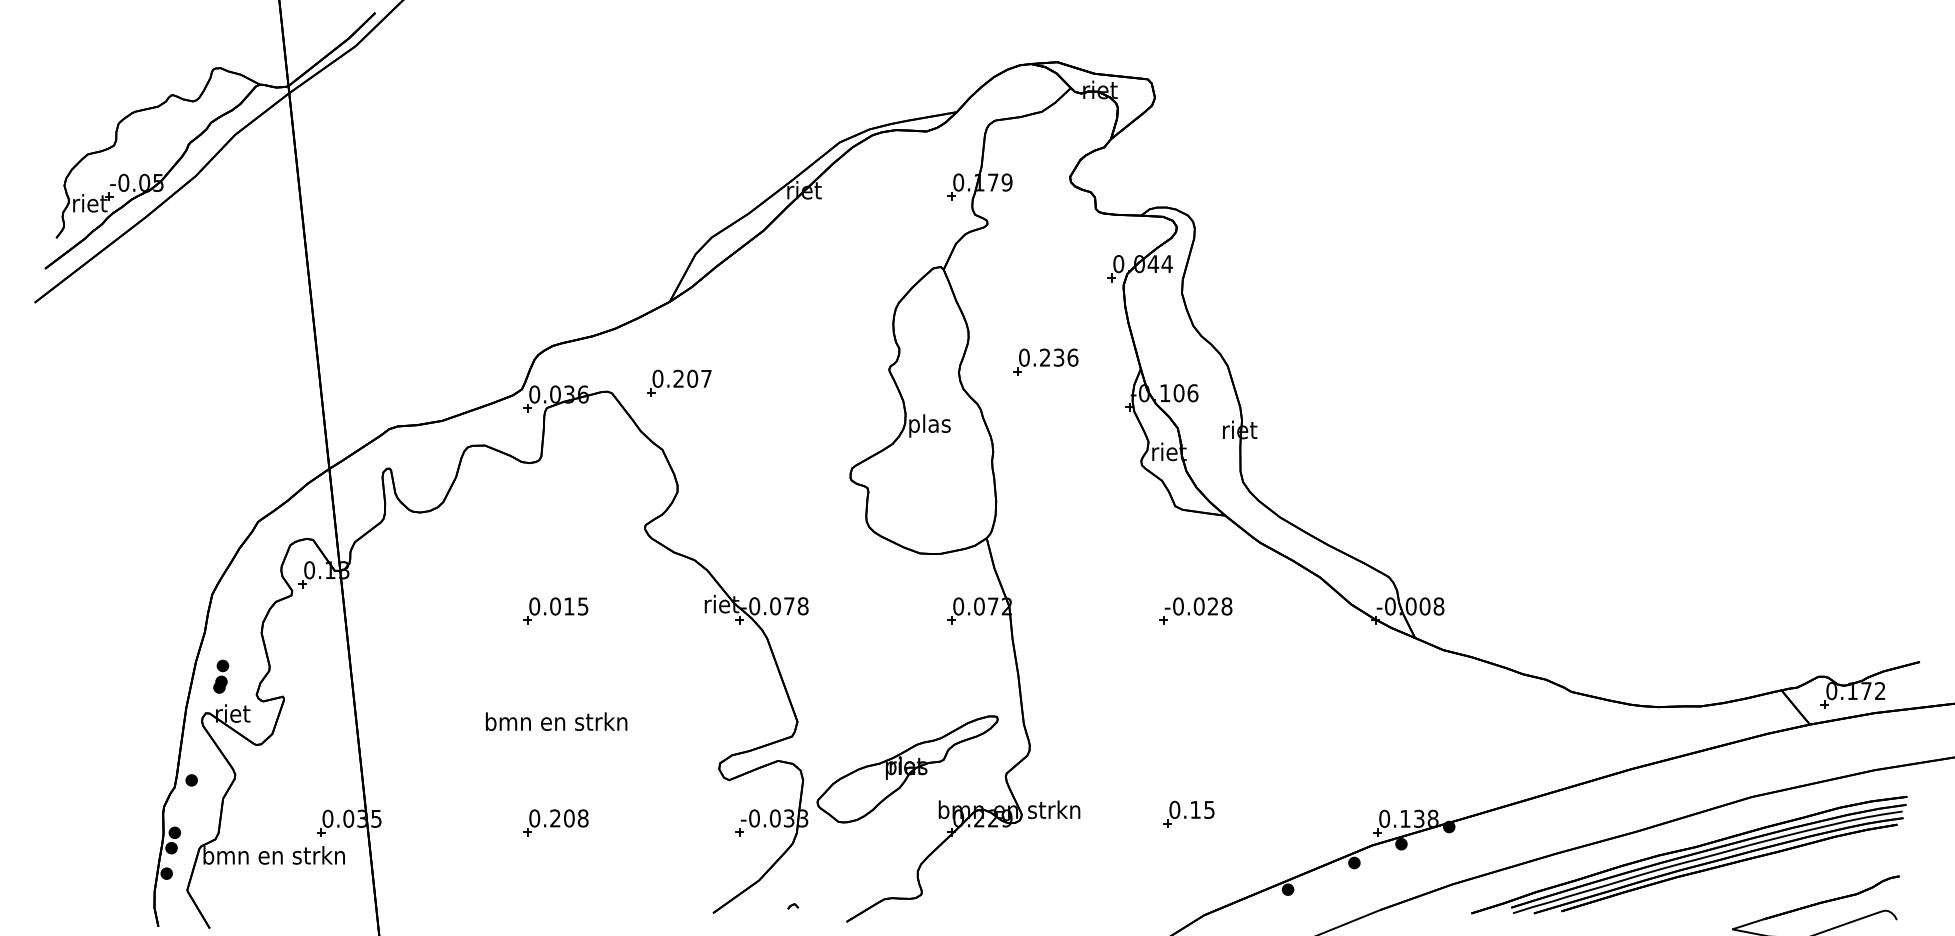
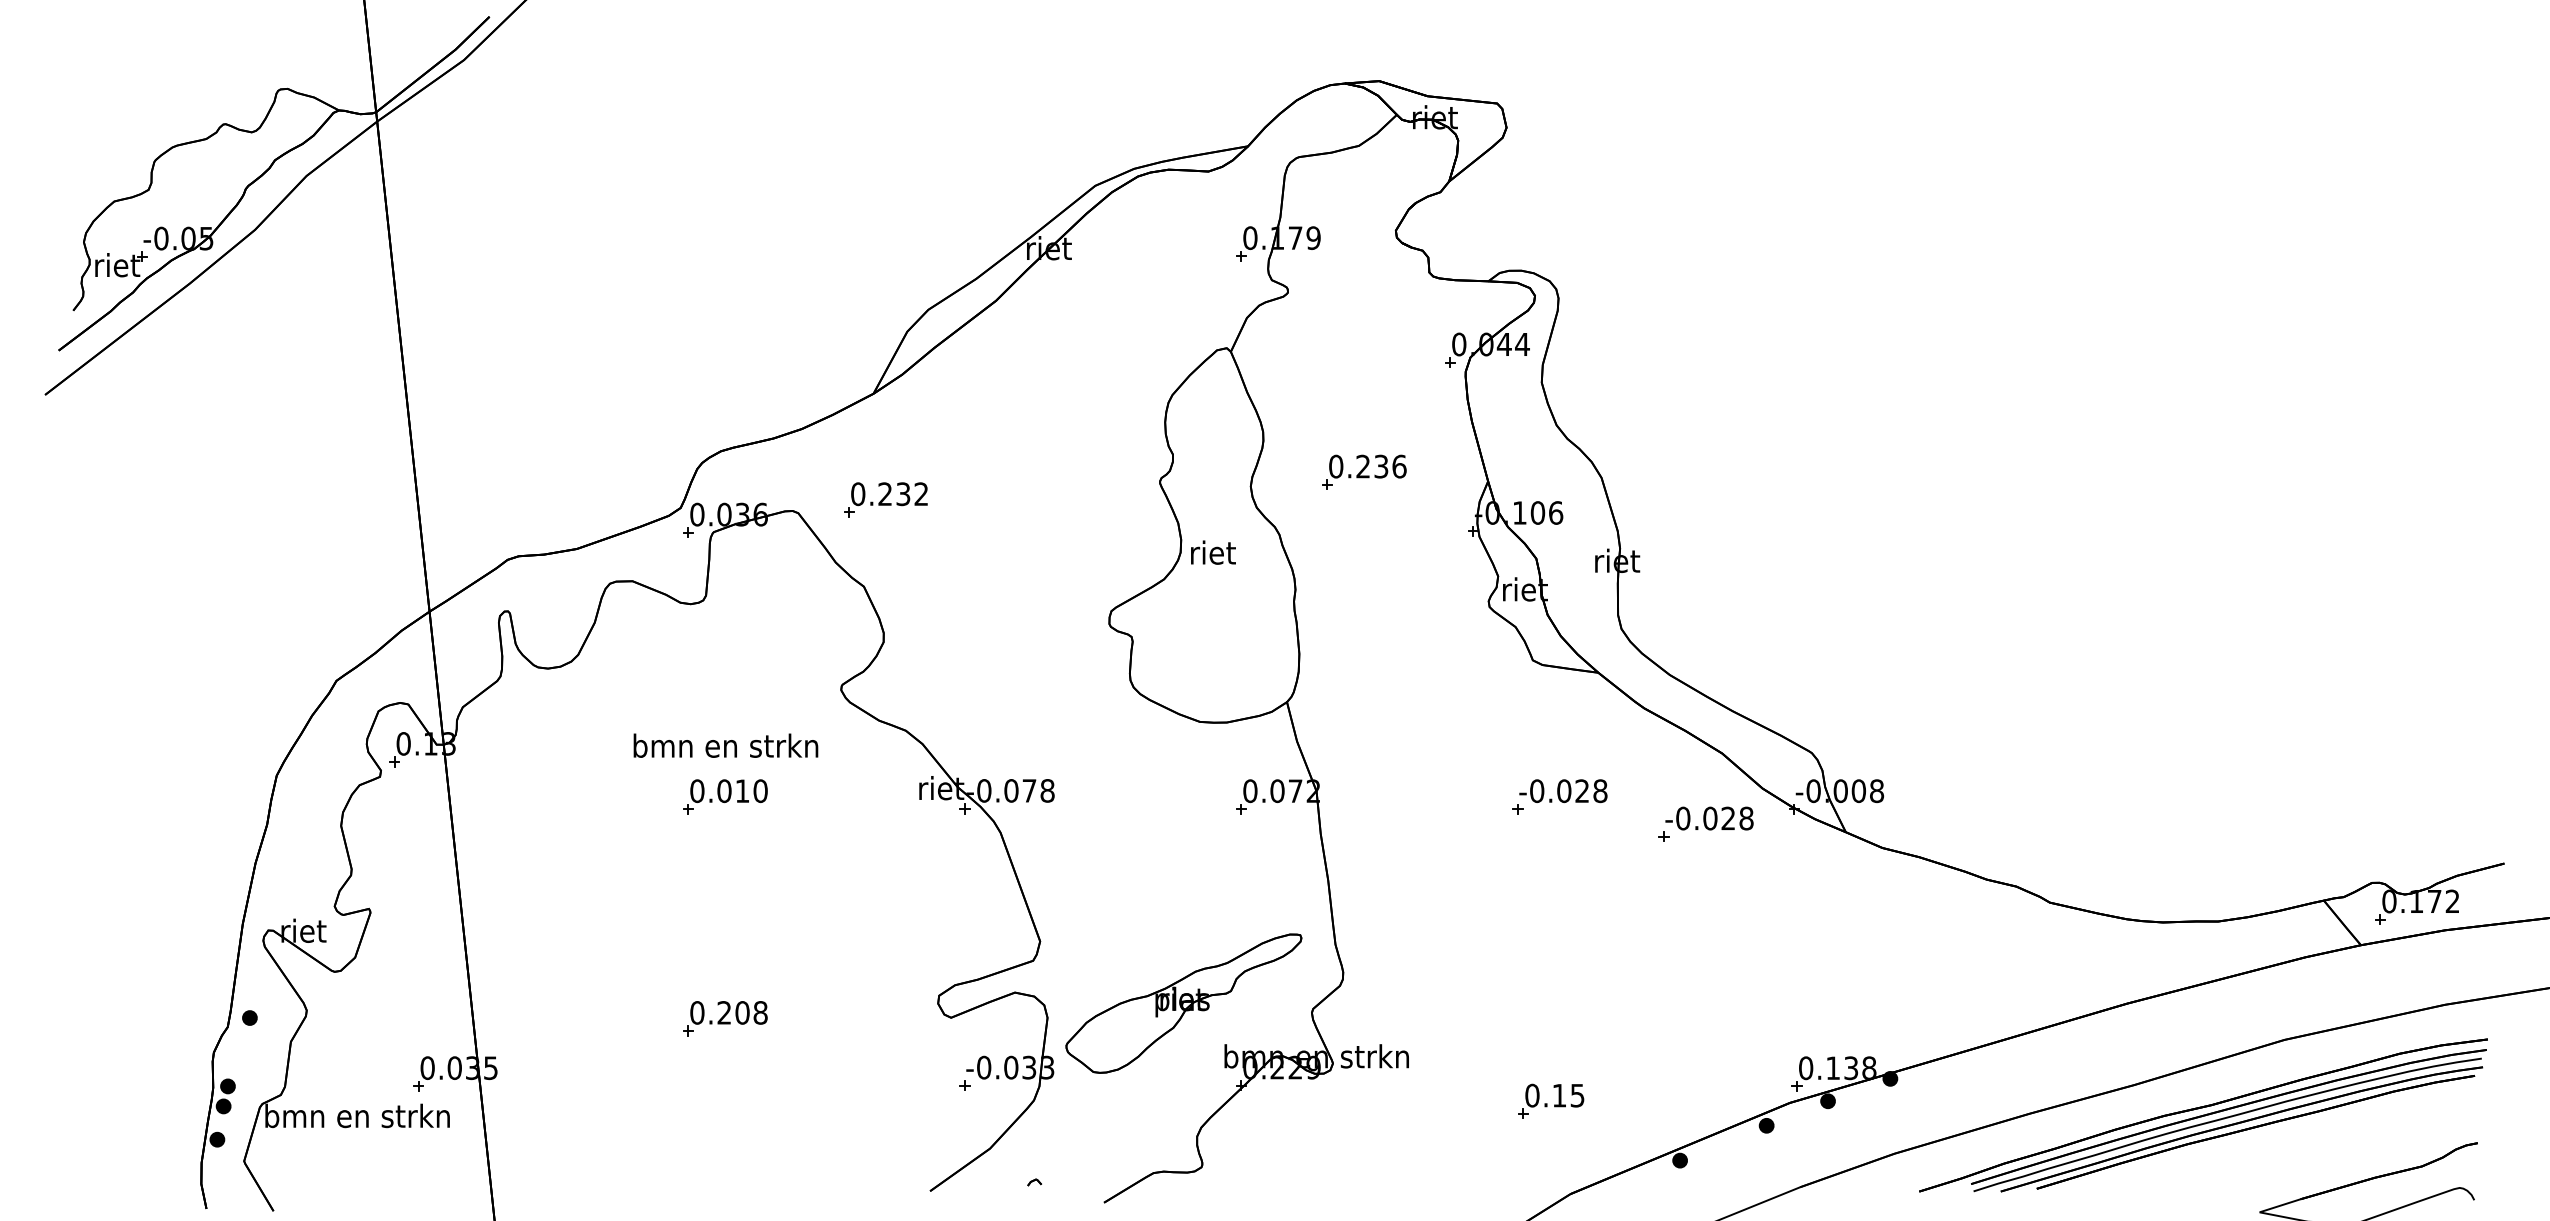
text: (699, 378) -> (912, 493), 0.207 -> 0.232
text: (929, 425) -> (1212, 555), plas -> riet
text: (582, 606) -> (759, 791), 0.015 -> 0.010
part: (1307, 631) -> (1705, 823), added
part: (221, 676) -> (288, 882), removed
text: (556, 721) -> (725, 745), moved
part: (1188, 813) -> (1550, 1100), moved
part: (555, 822) -> (724, 1018), moved

